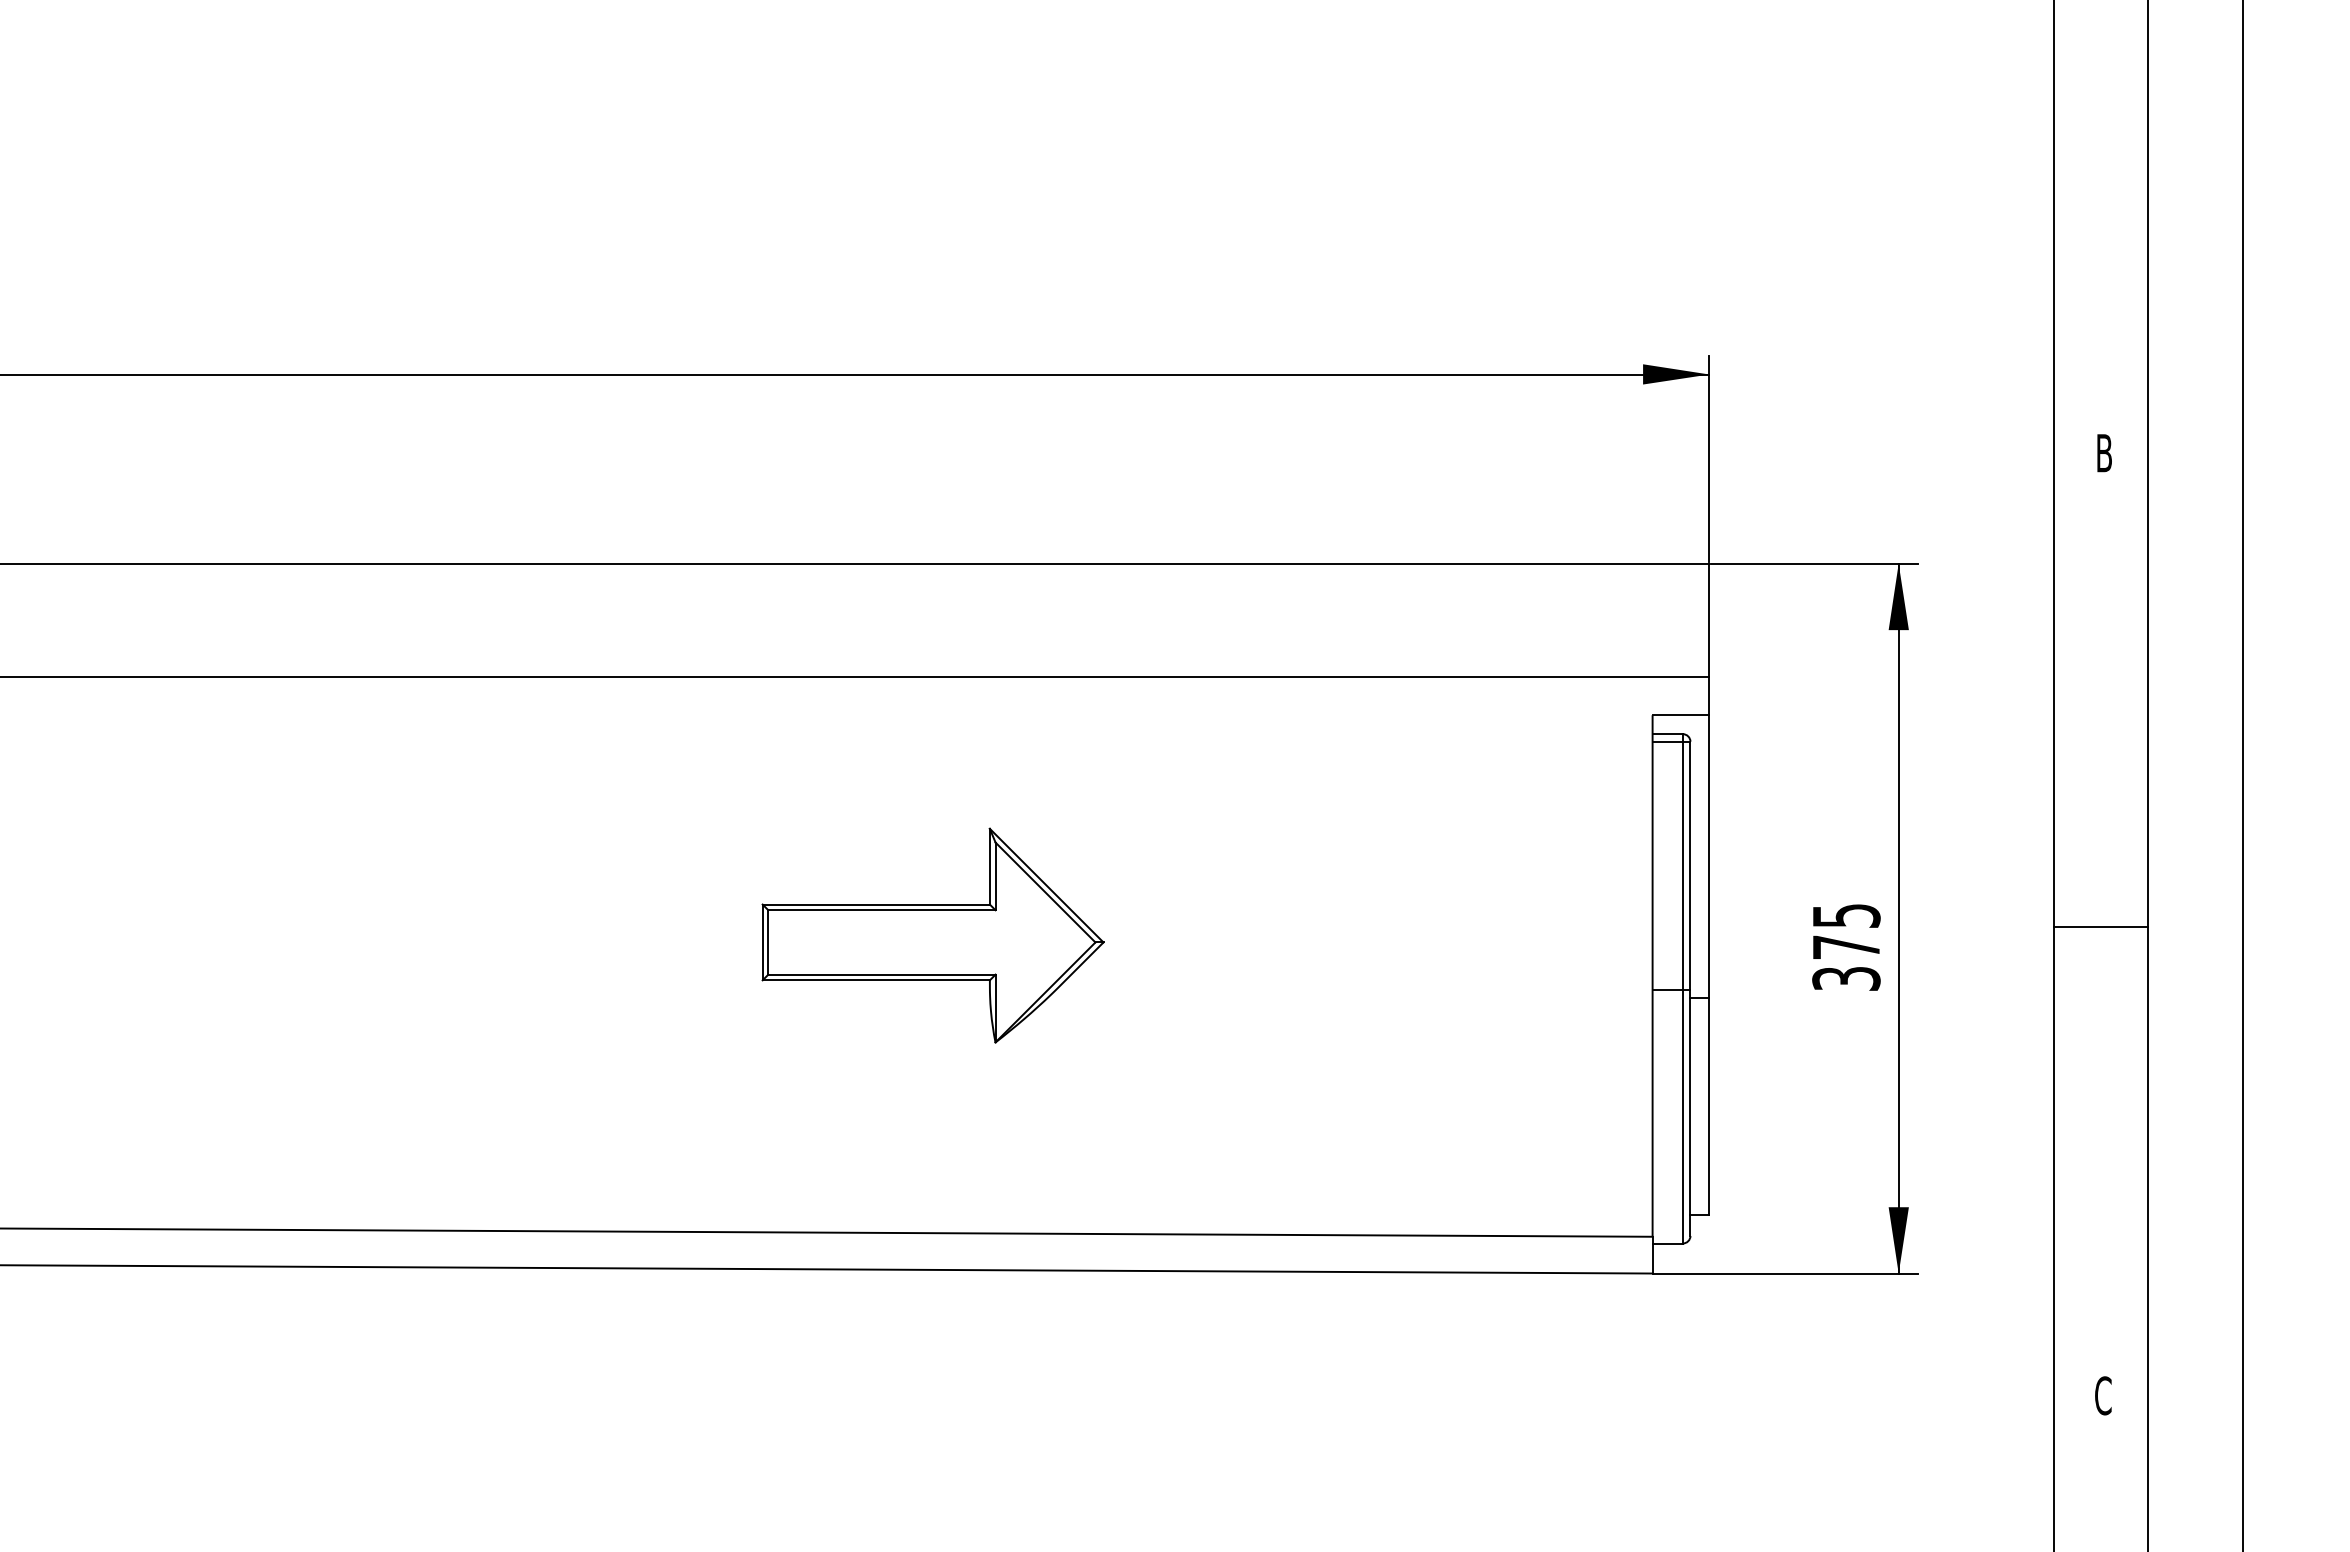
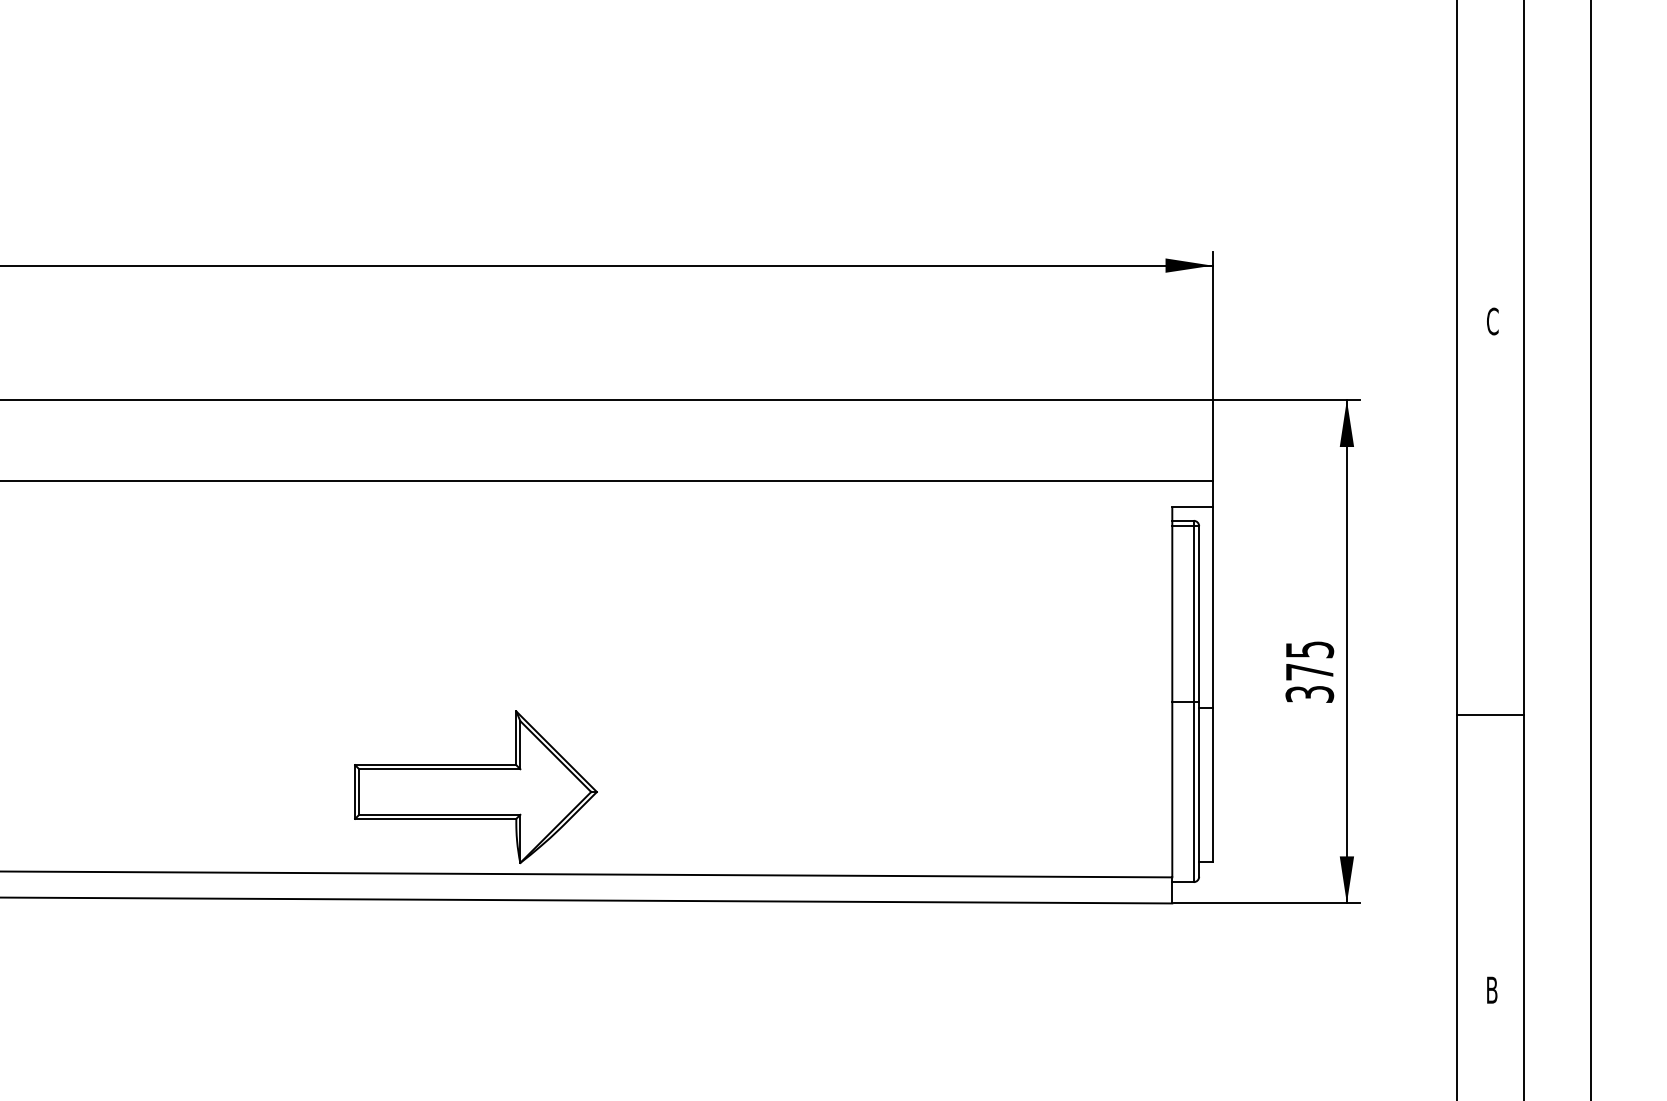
text: (2104, 452) -> (1492, 321), B -> C
line: (2100, 926) -> (1490, 714), moved
part: (932, 935) -> (475, 787), moved
text: (2103, 1395) -> (1492, 989), C -> B

